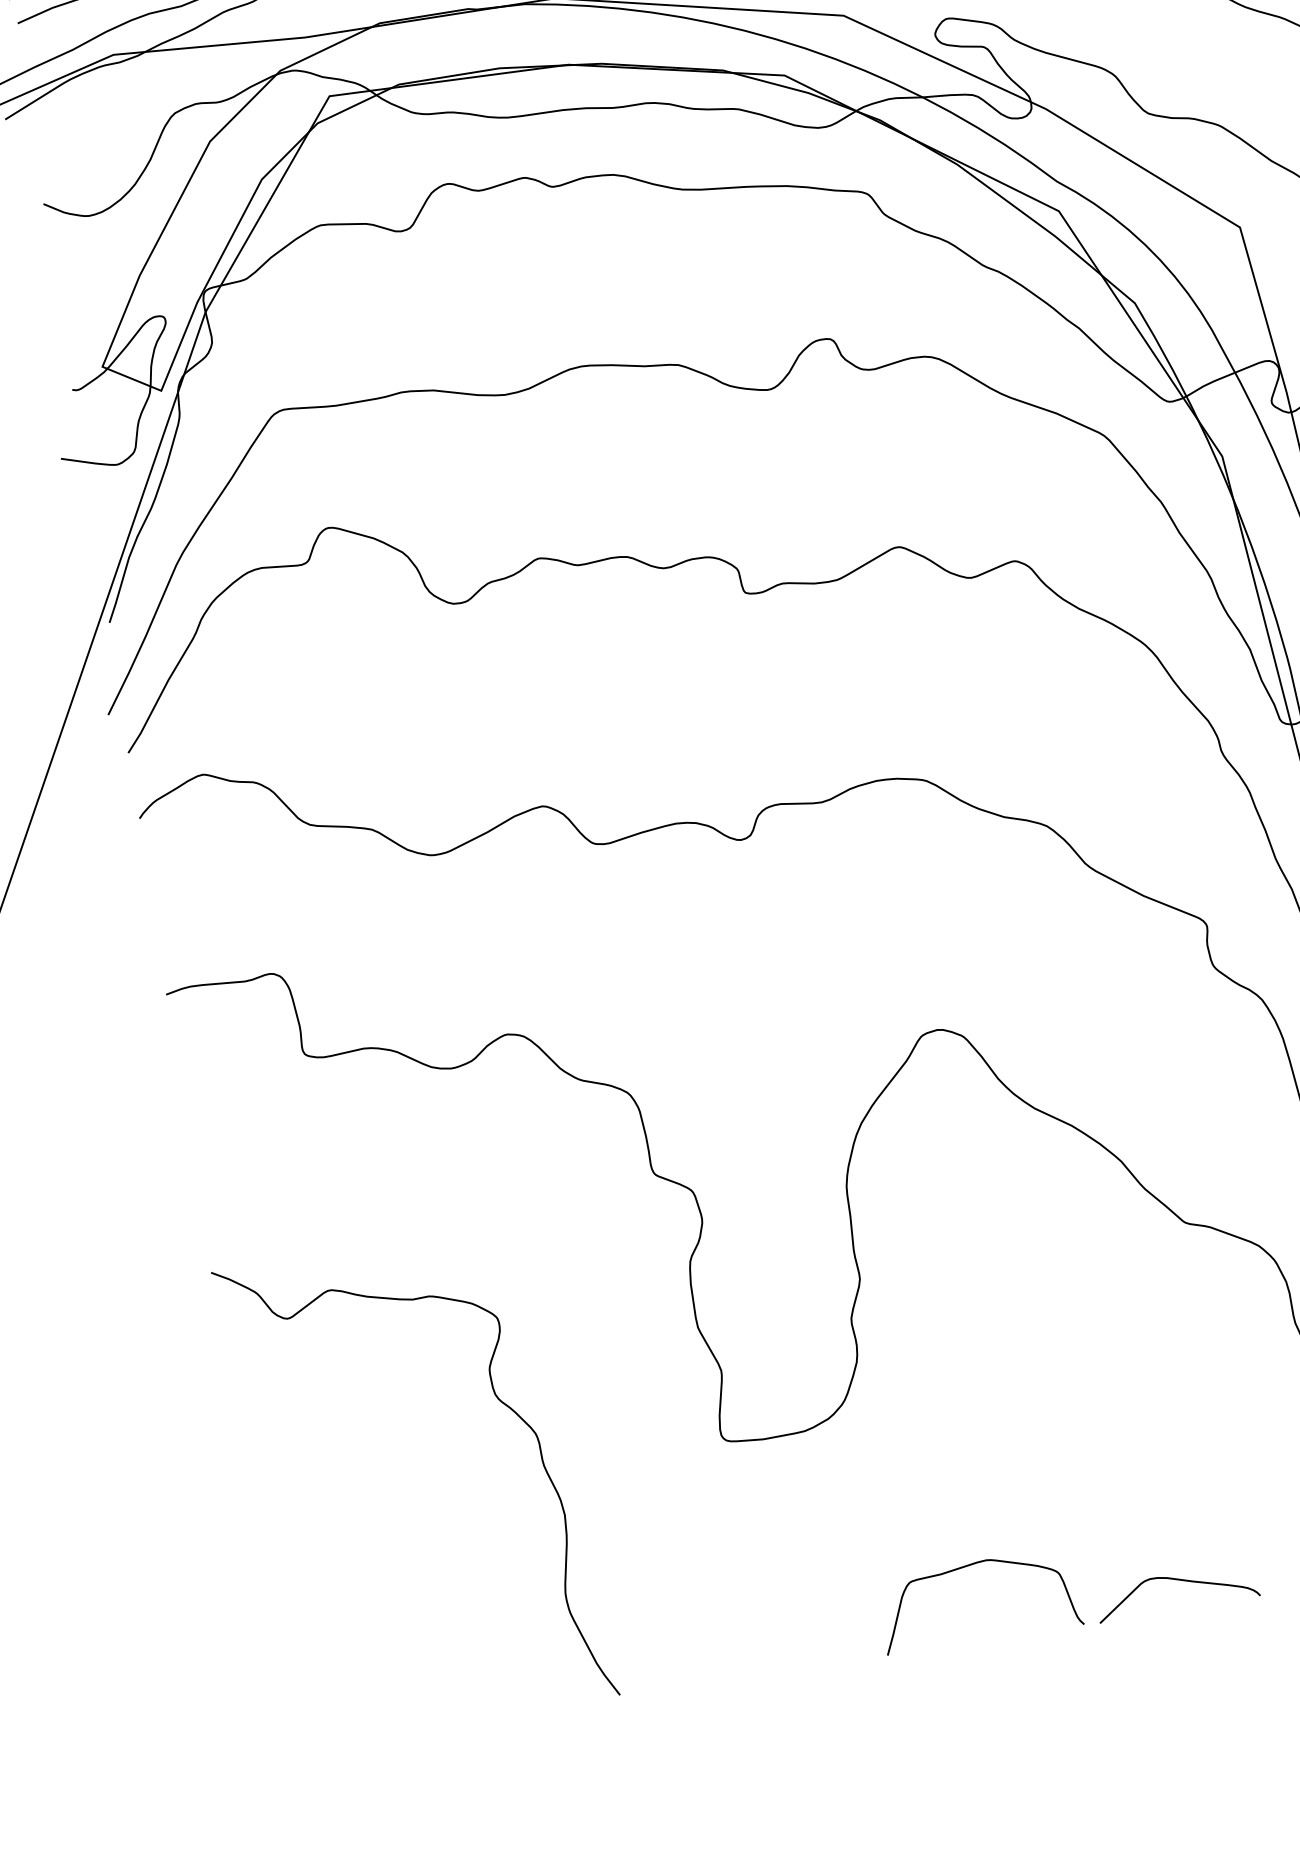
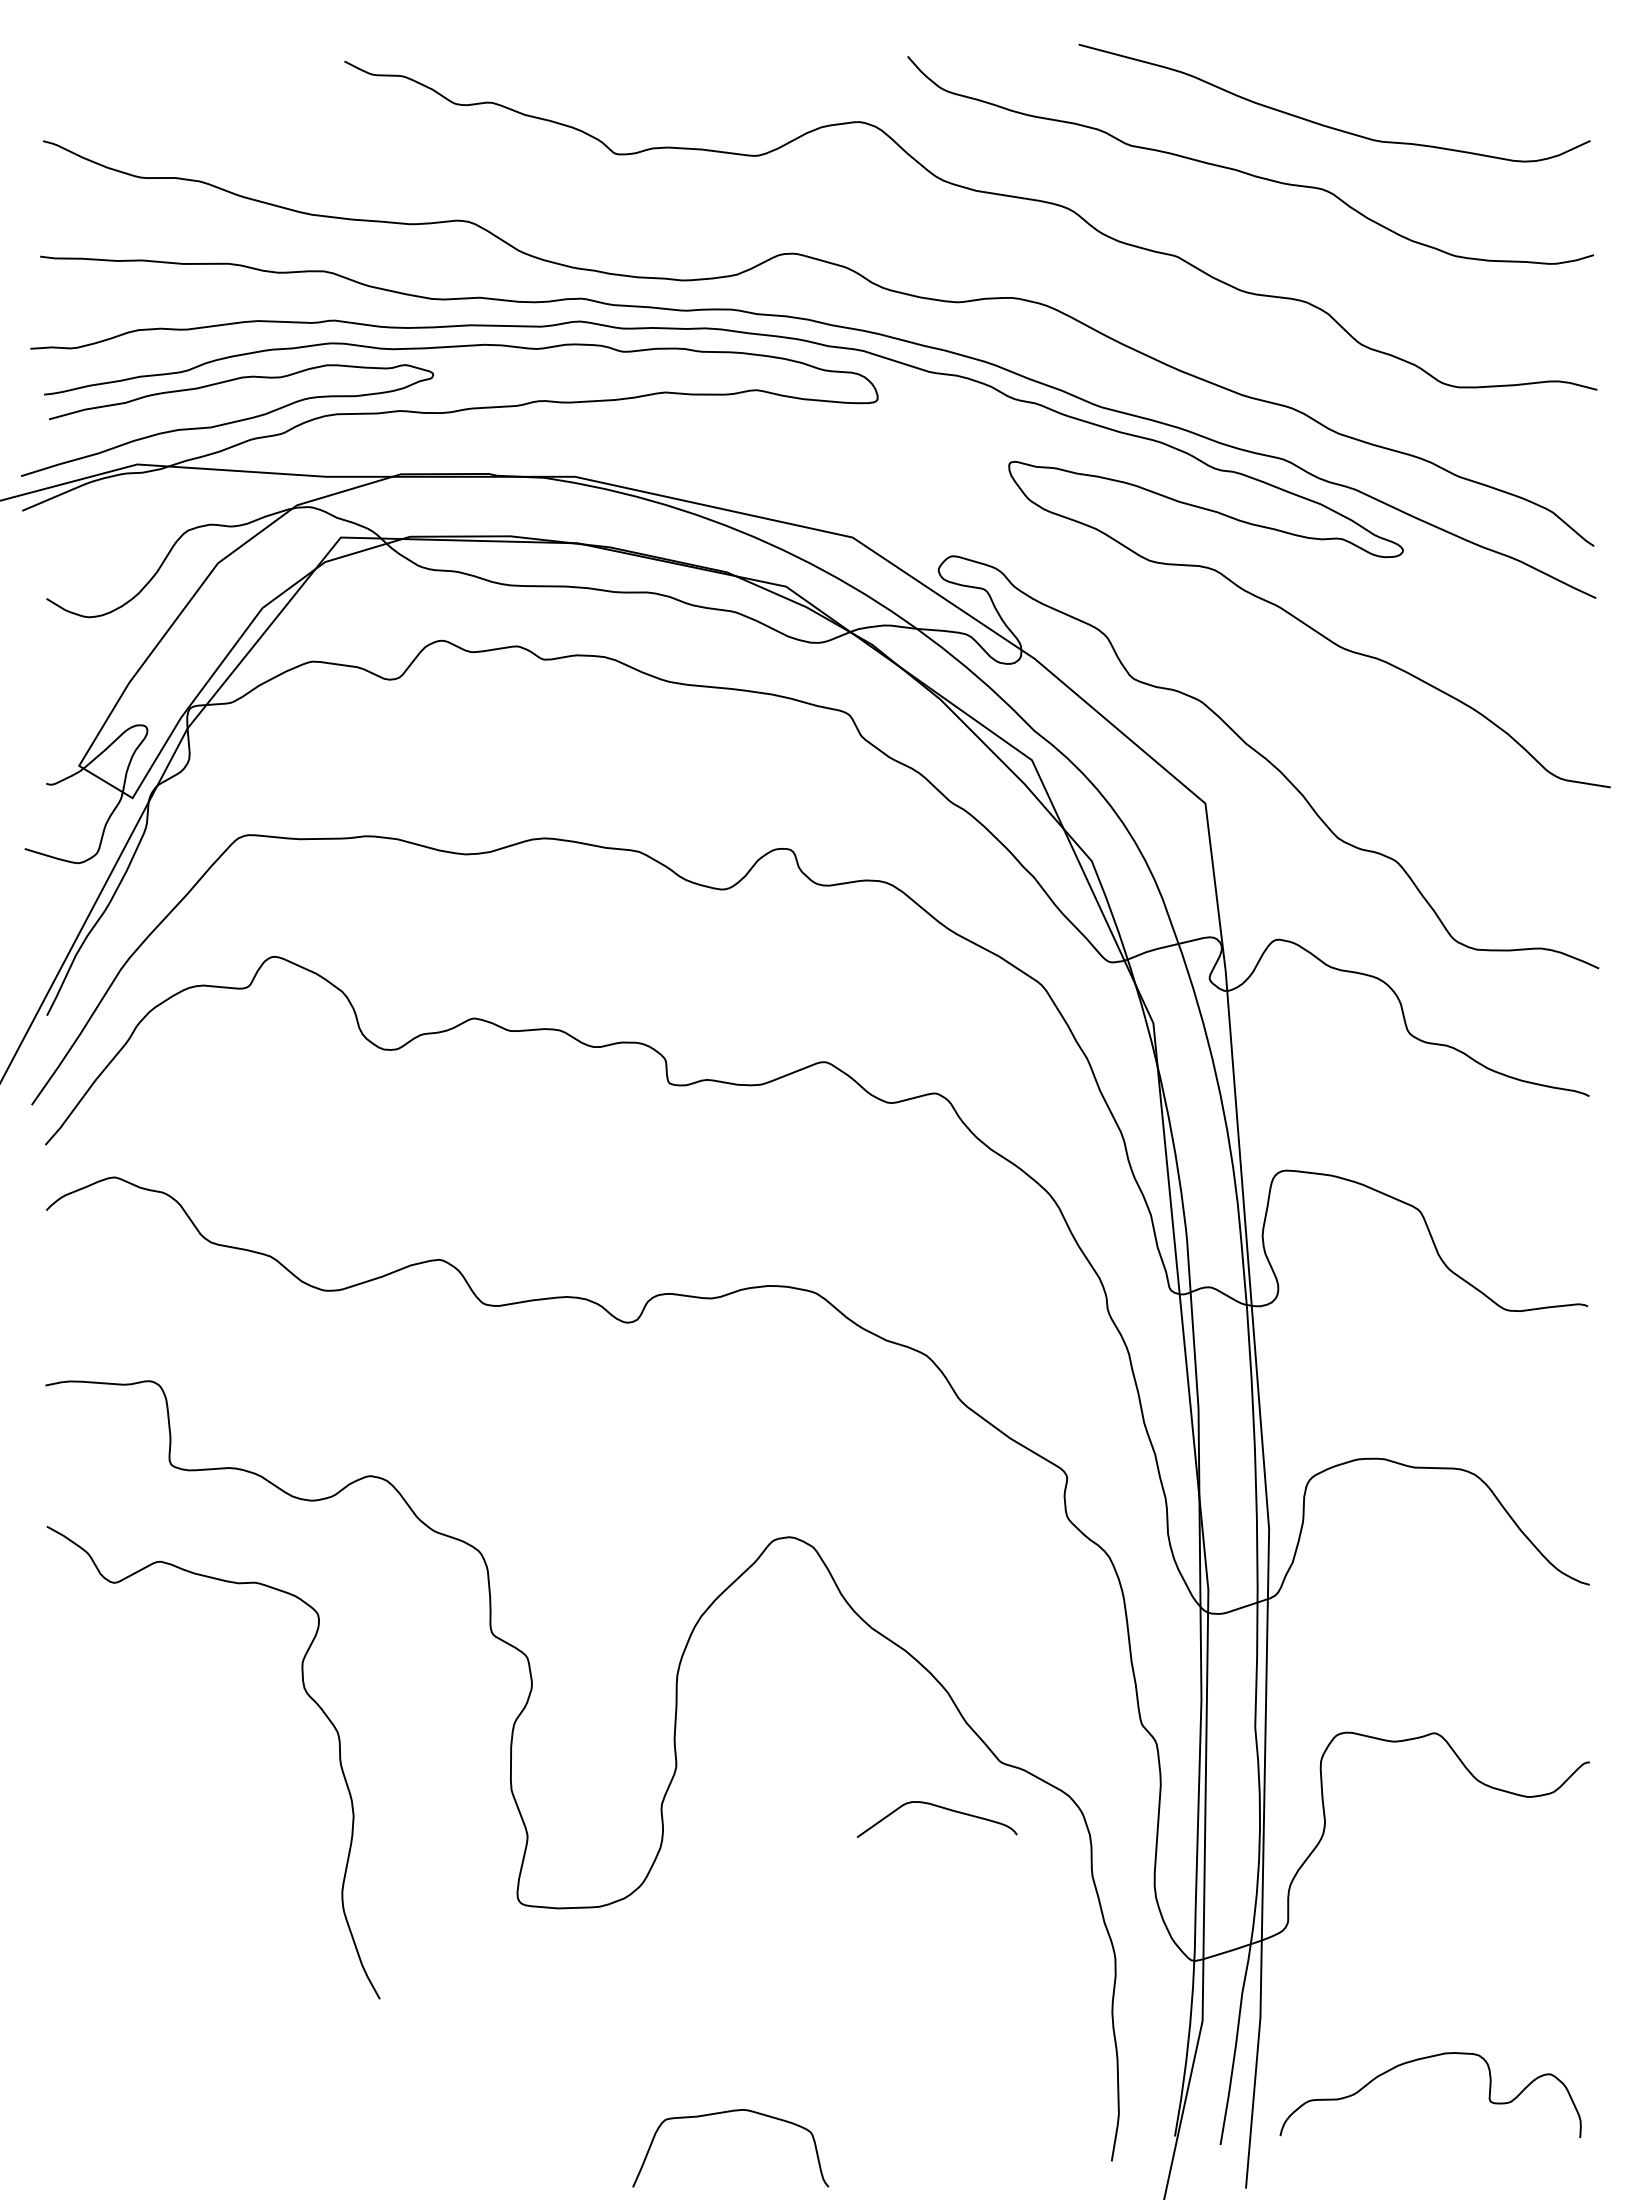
curve: (499, 1401) -> (307, 1695), moved
curve: (968, 1566) -> (724, 2113), moved
curve: (1180, 1581) -> (941, 1808), moved

